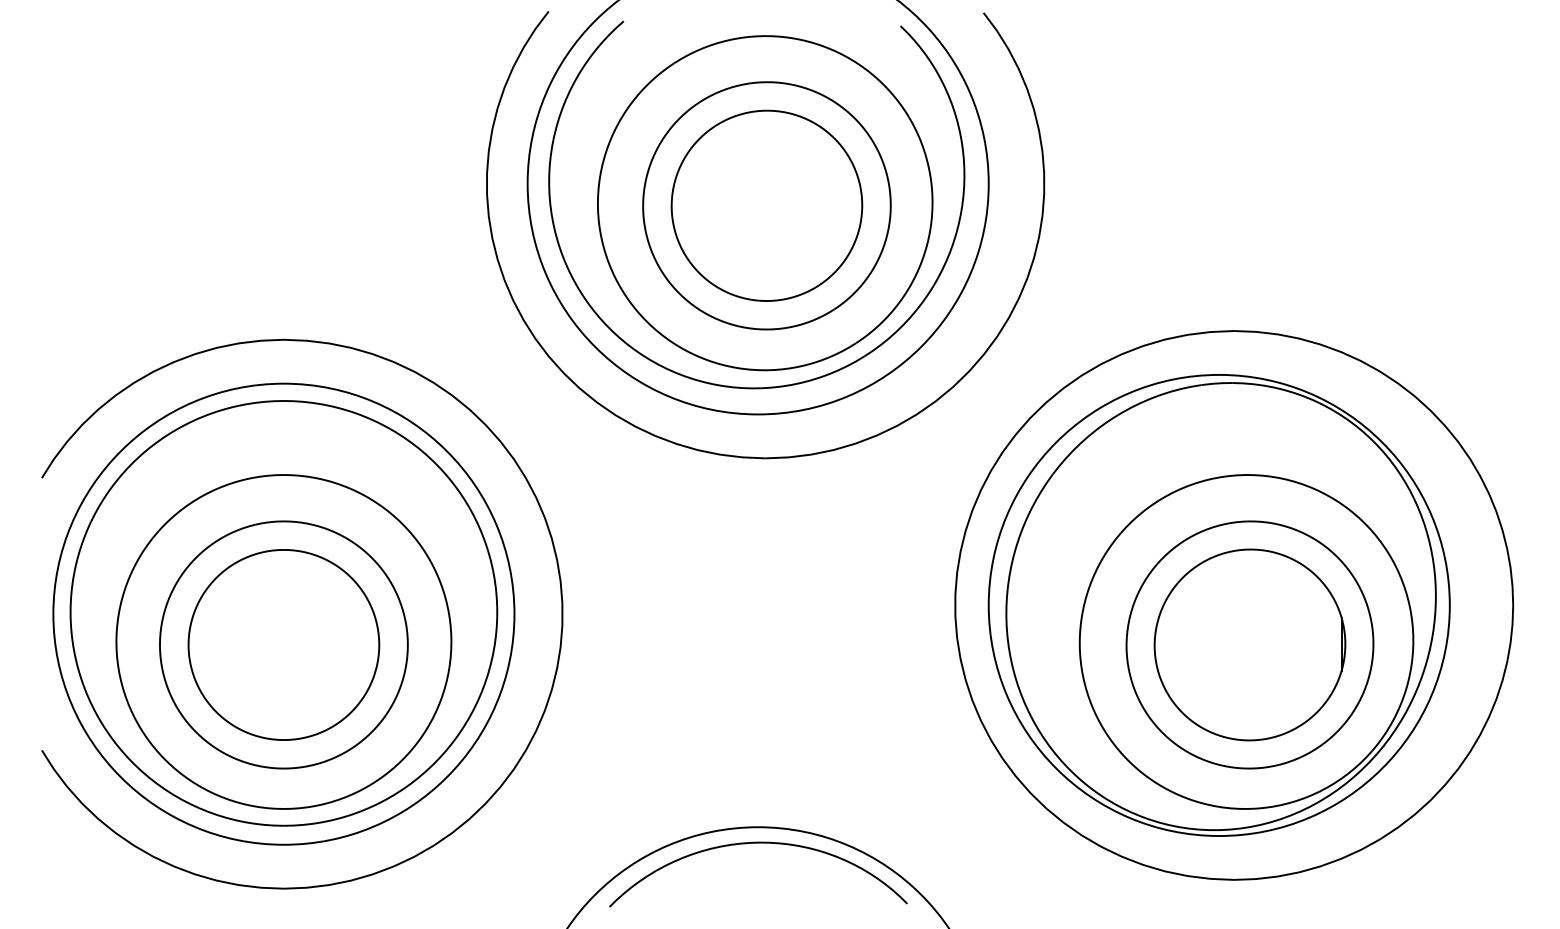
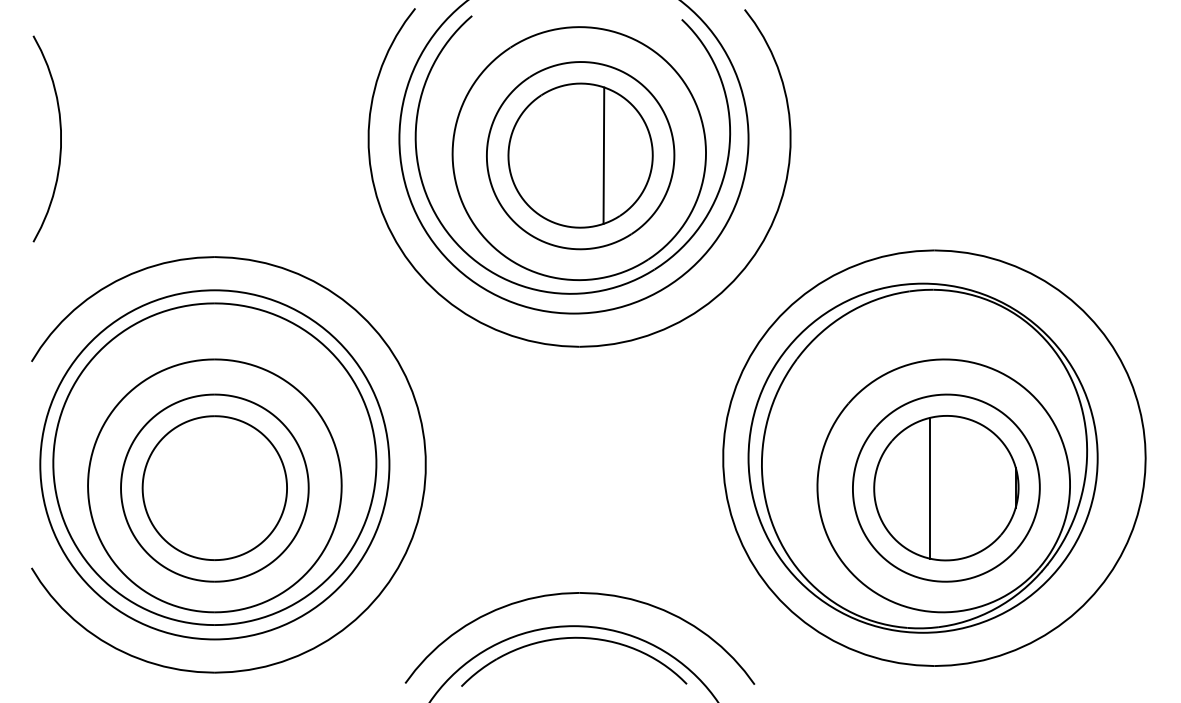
curve: (79, 183) -> (60, 138), added
line: (797, 205) -> (603, 155), added
line: (1227, 644) -> (929, 487), added
part: (766, 784) -> (580, 593), added

